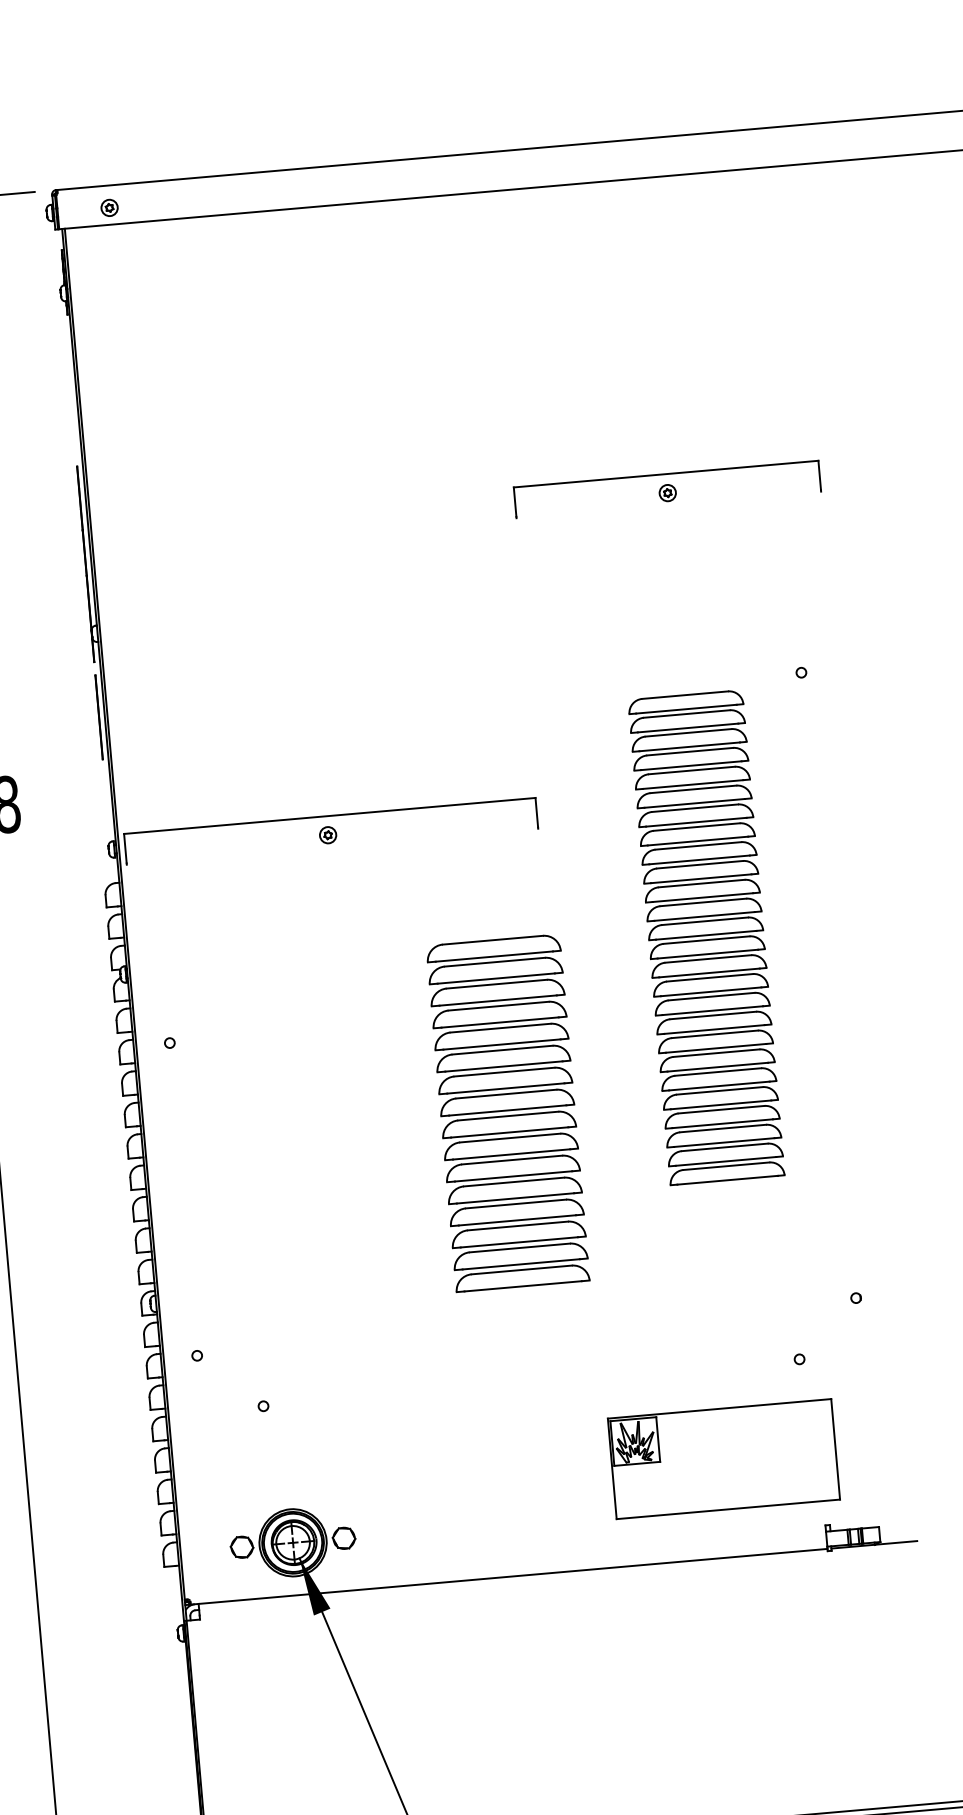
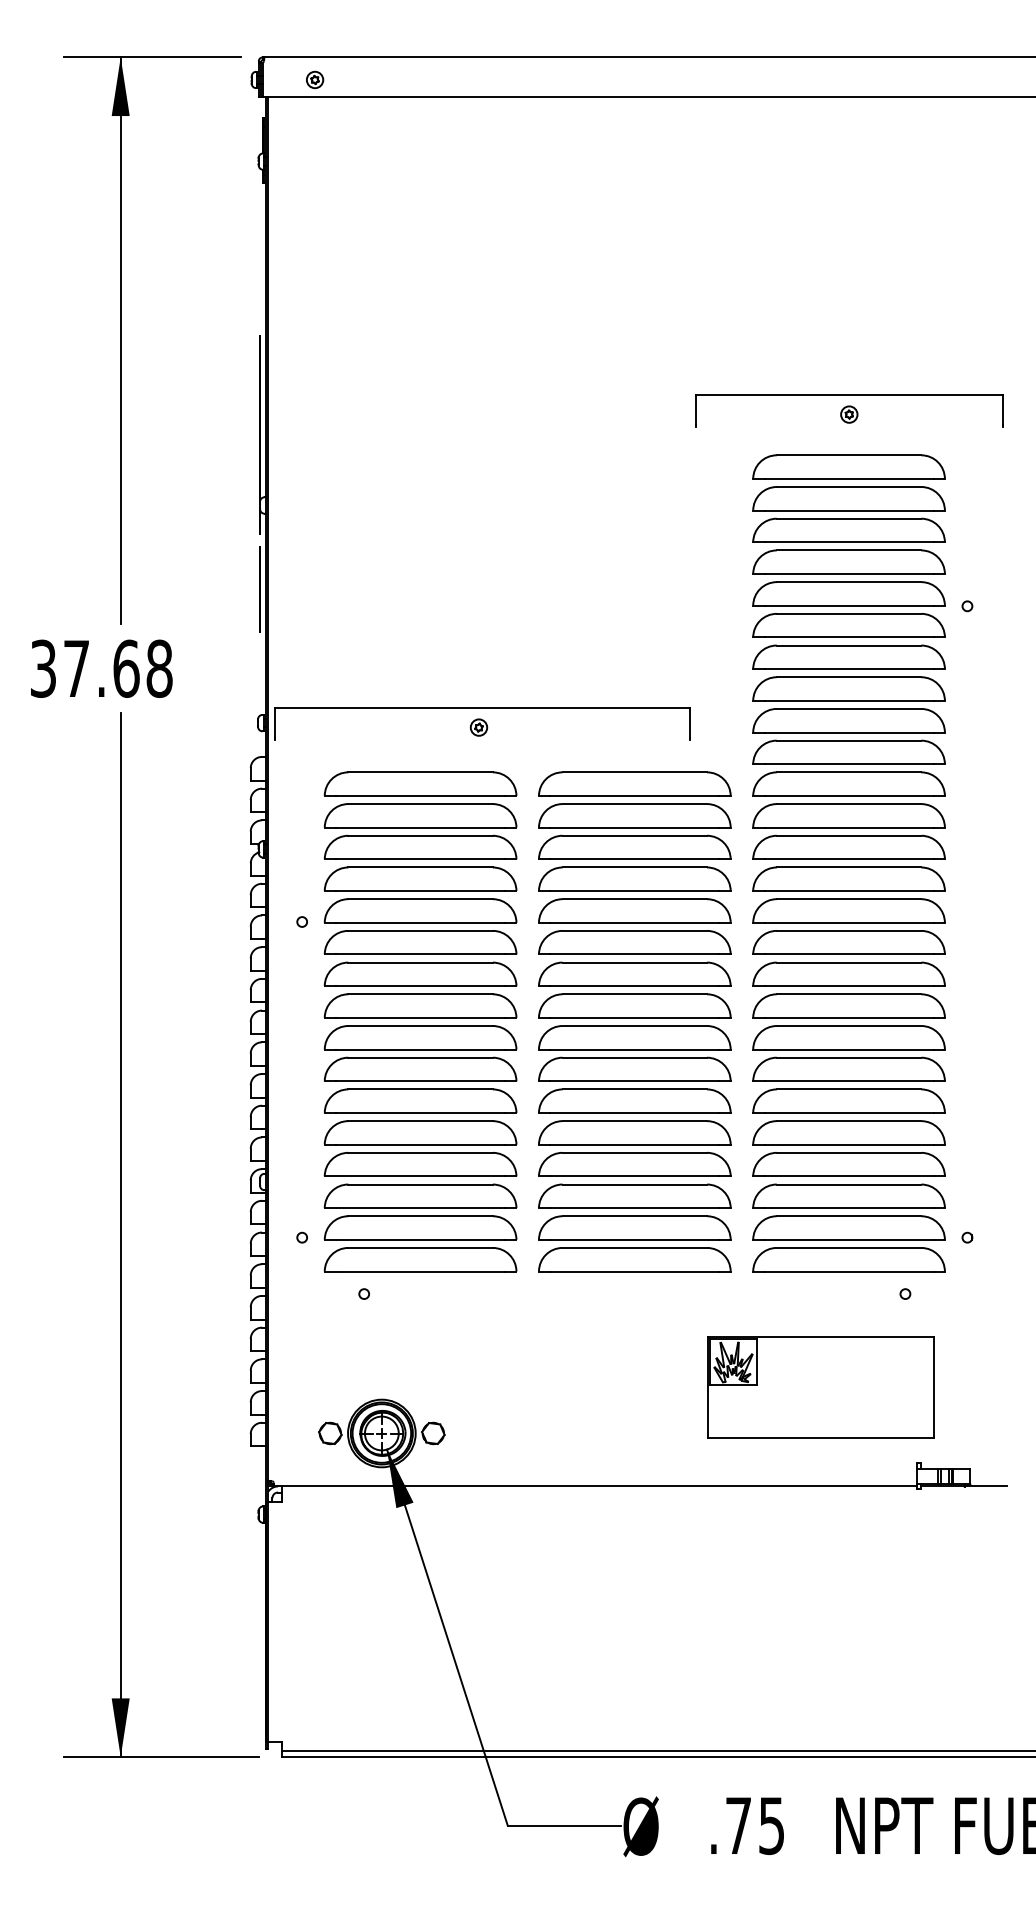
part: (705, 937) -> (848, 863), size x1.67
part: (507, 1112) -> (634, 1021), size x1.43
part: (295, 1131) -> (420, 1021), added

